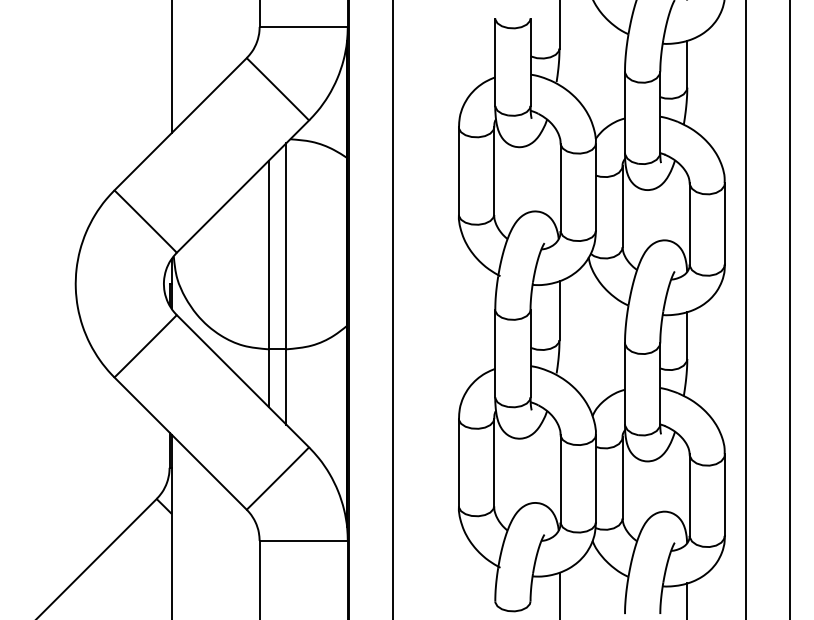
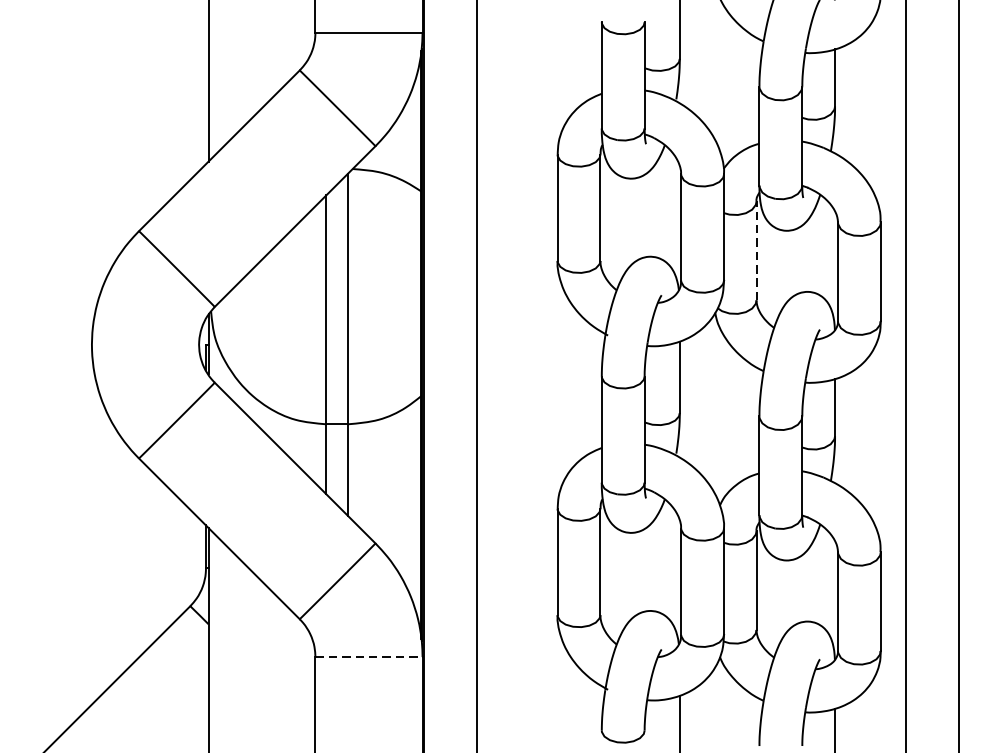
line: (622, 206) -> (756, 250), solid -> dashed
line: (304, 540) -> (369, 656), solid -> dashed

